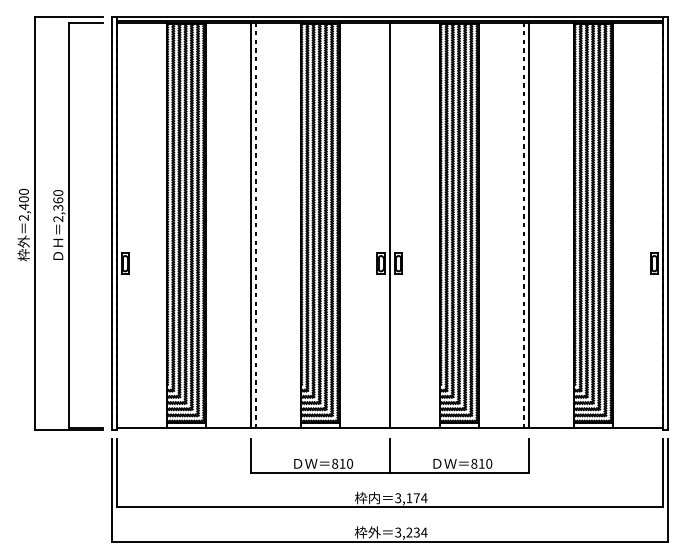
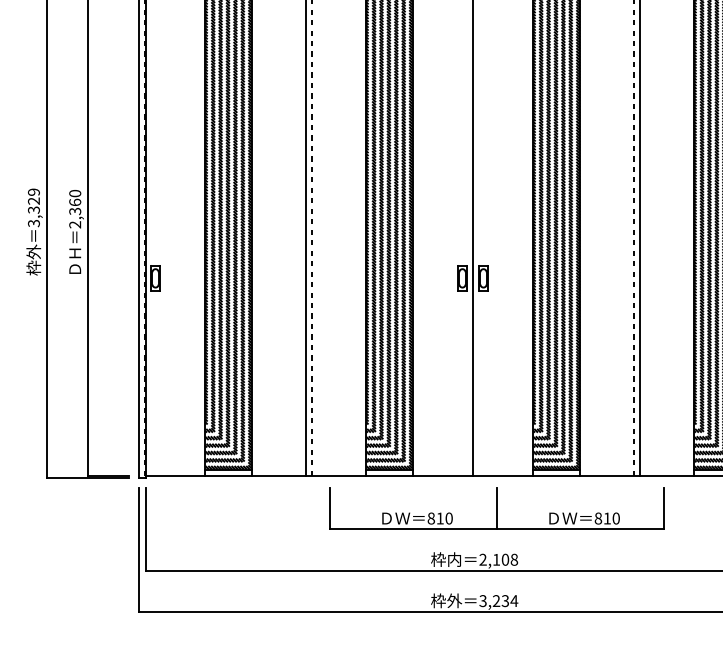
text: (23, 204) -> (33, 207), 2,400 -> 3,329
part: (389, 455) -> (496, 508), moved
text: (411, 498) -> (498, 560), 3,174 -> 2,108

